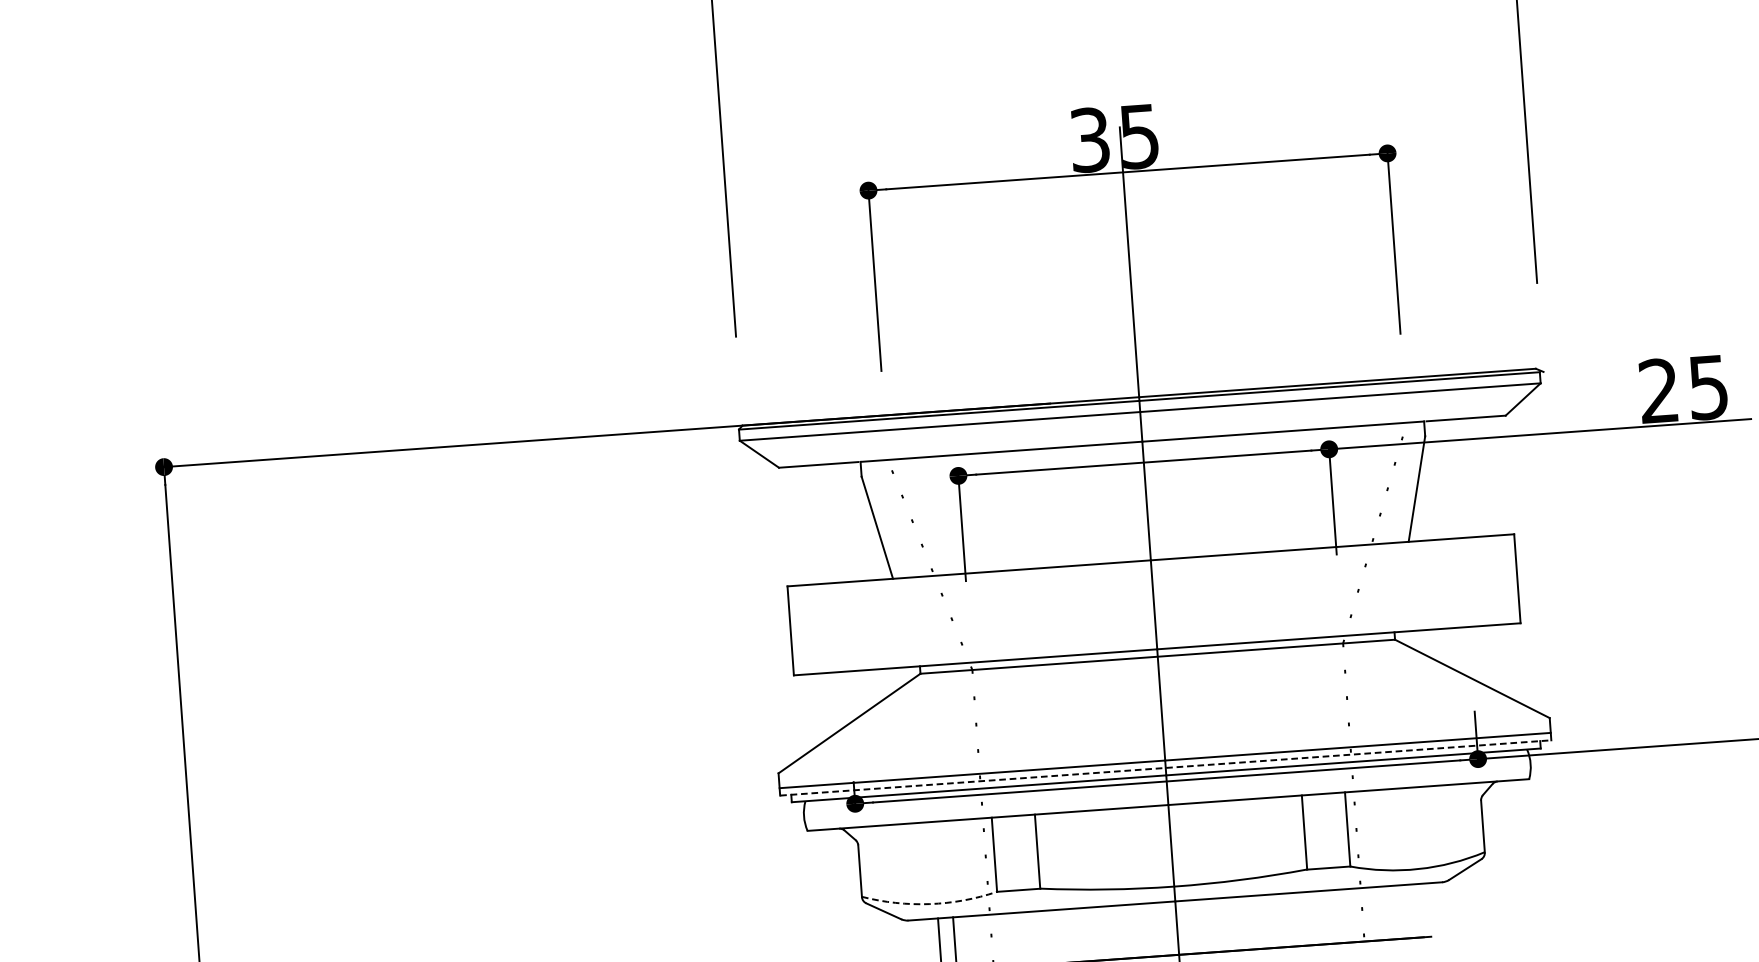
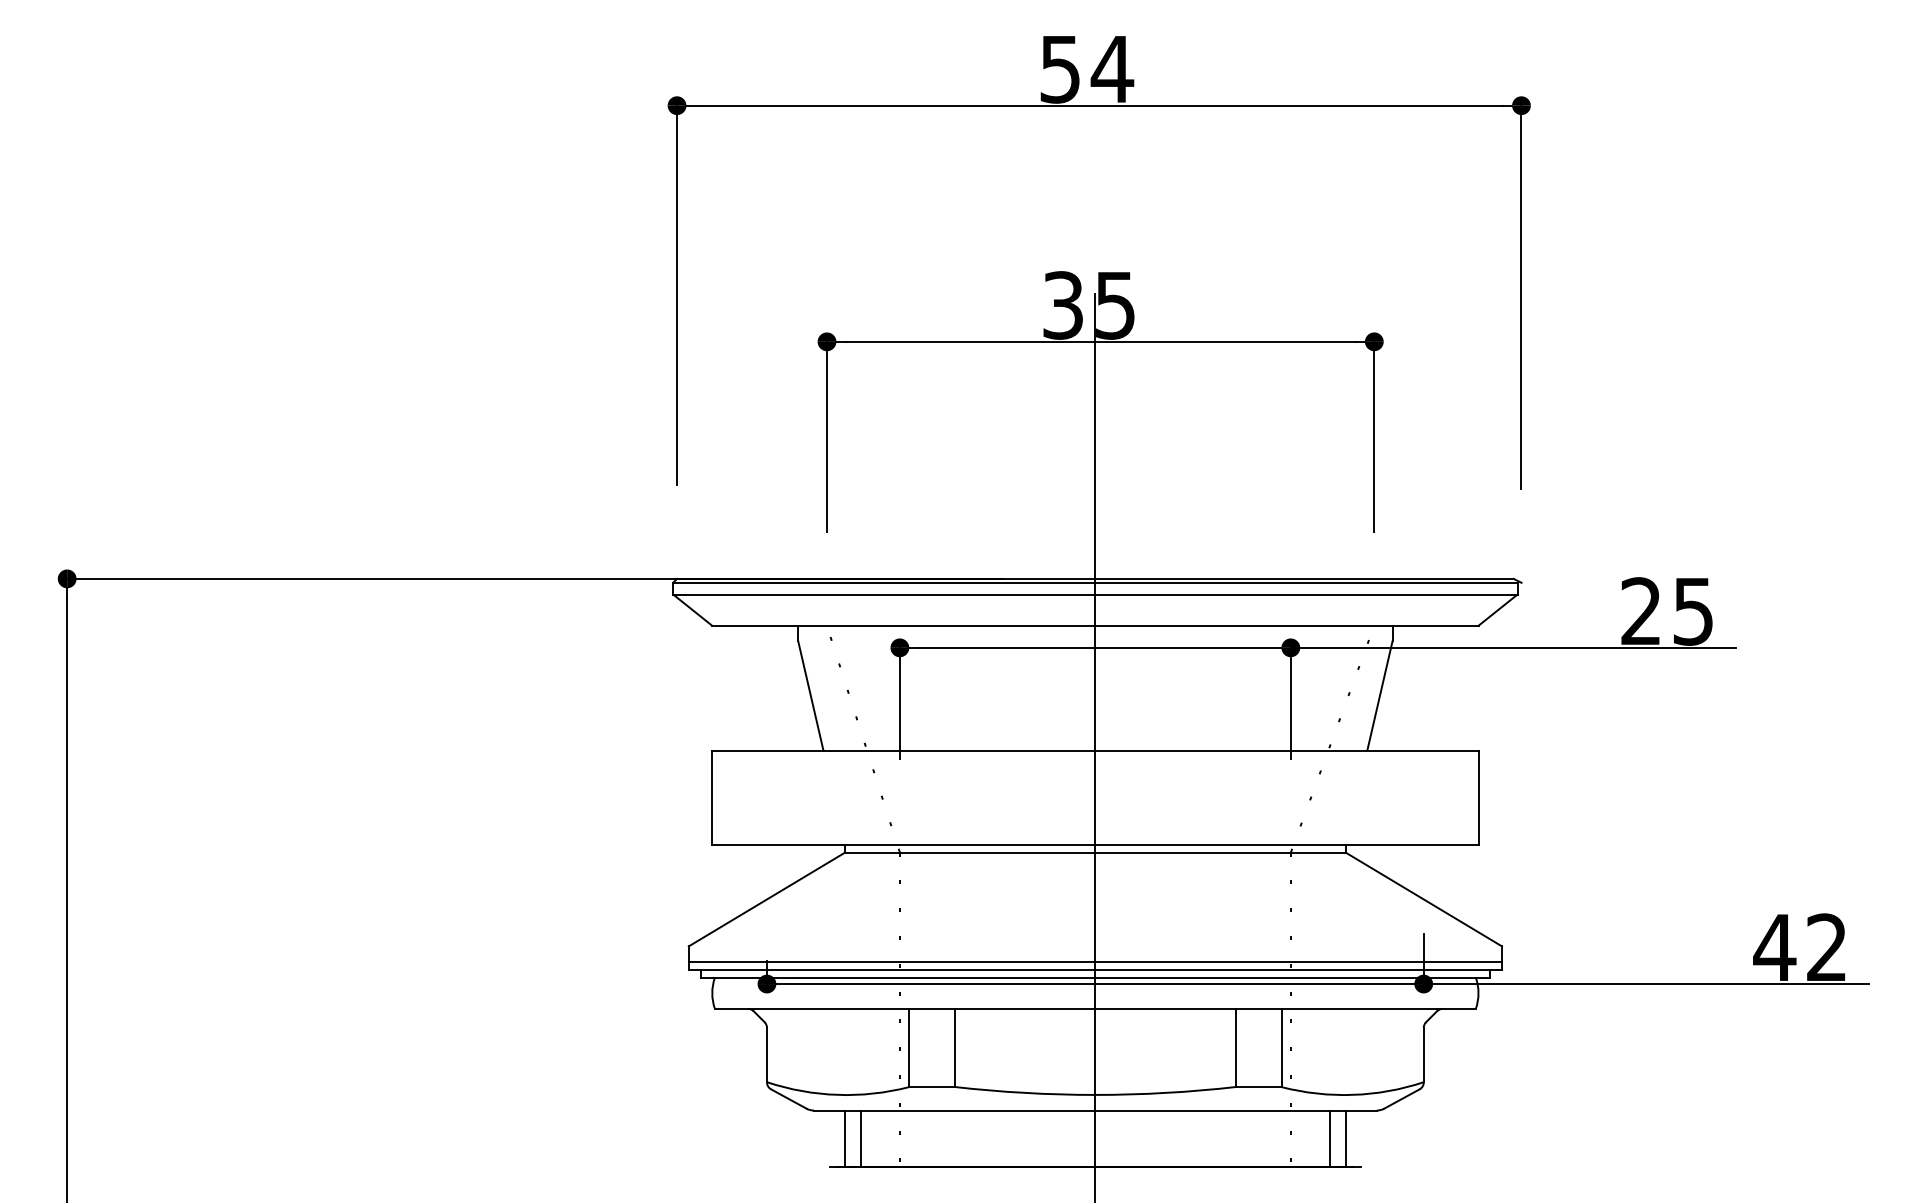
line: (1165, 767) -> (1095, 969), dashed -> solid
arc: (929, 903) -> (837, 1094), dashed -> solid
line: (1414, 910) -> (1345, 1138), added
line: (1399, 912) -> (1329, 1138), added

